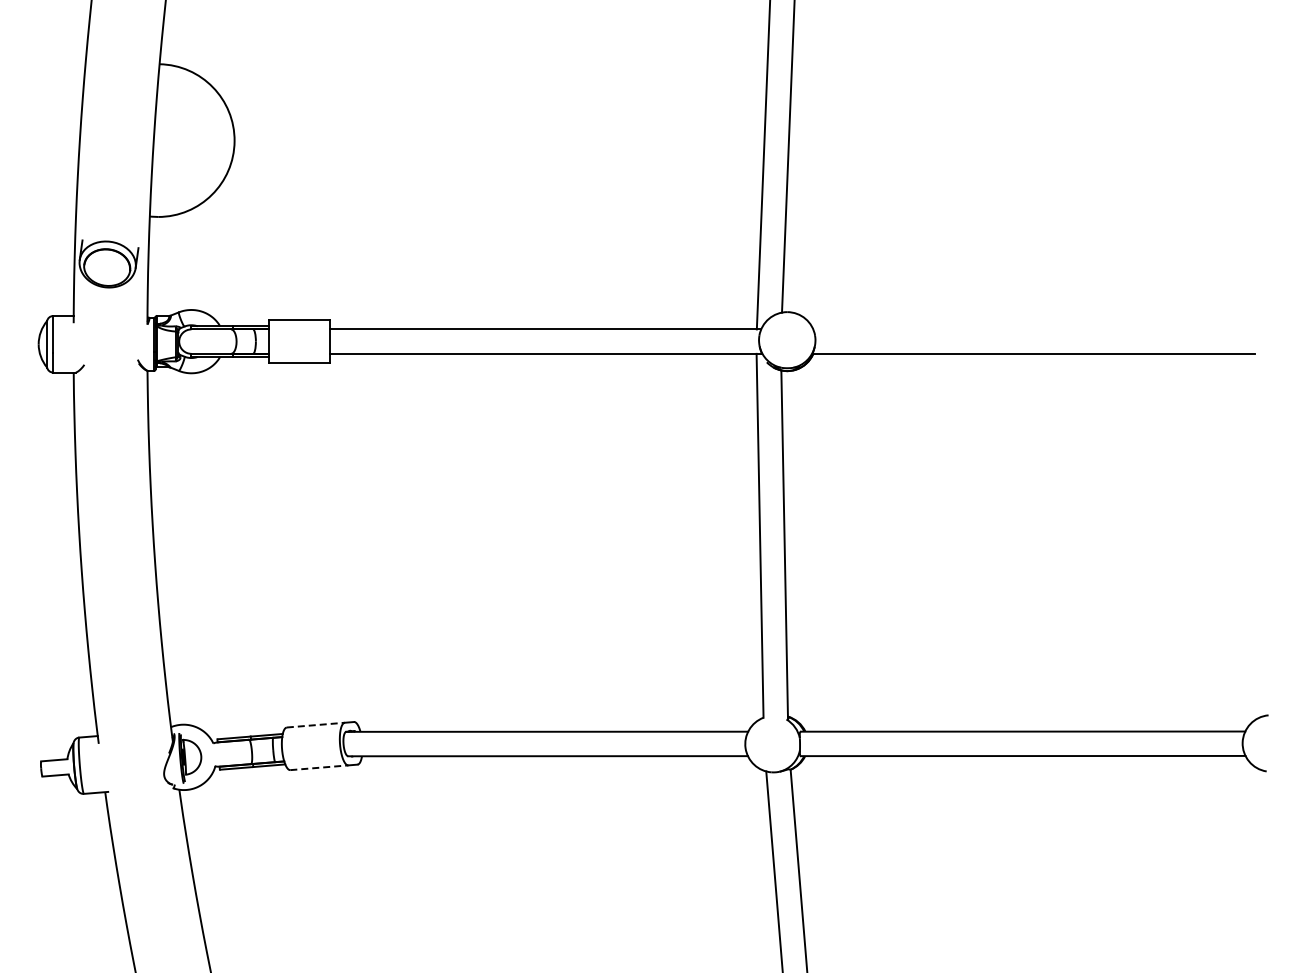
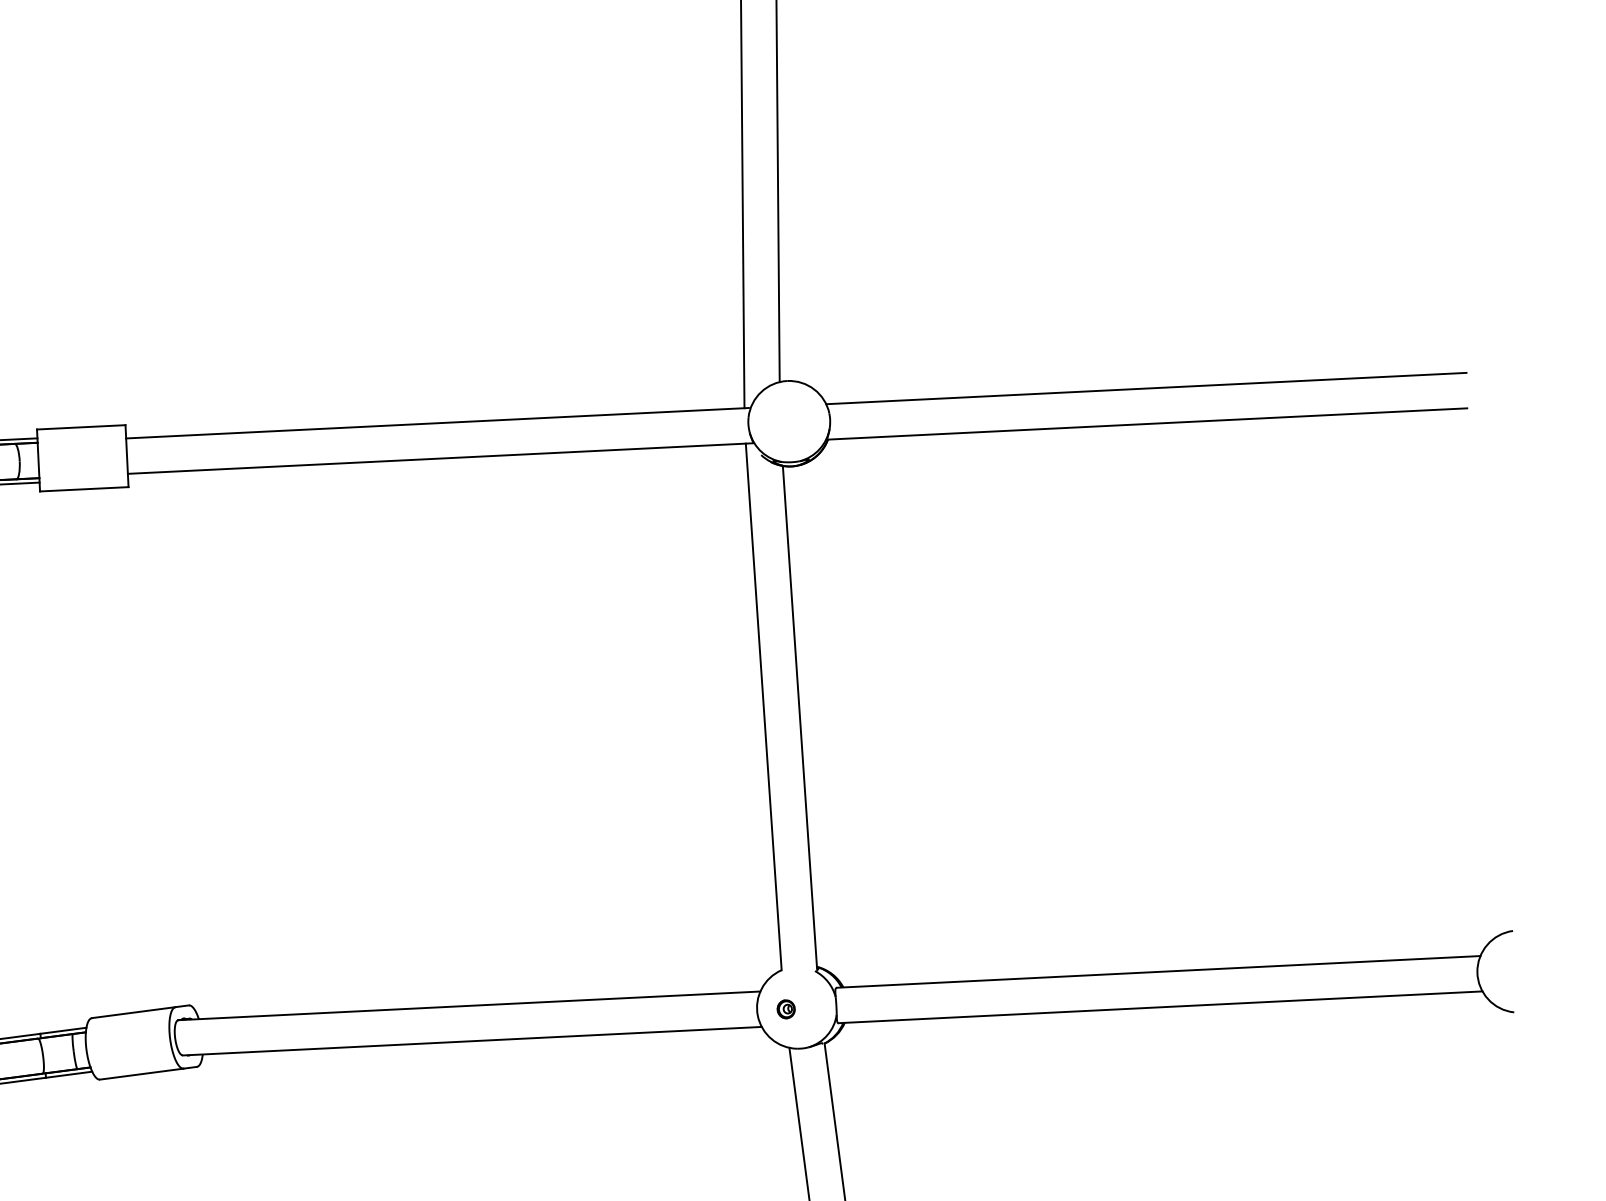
line: (1034, 329) -> (1146, 388), added
line: (316, 725) -> (134, 1013), dashed -> solid
part: (765, 744) -> (786, 1008), added
line: (319, 767) -> (142, 1073), dashed -> solid

